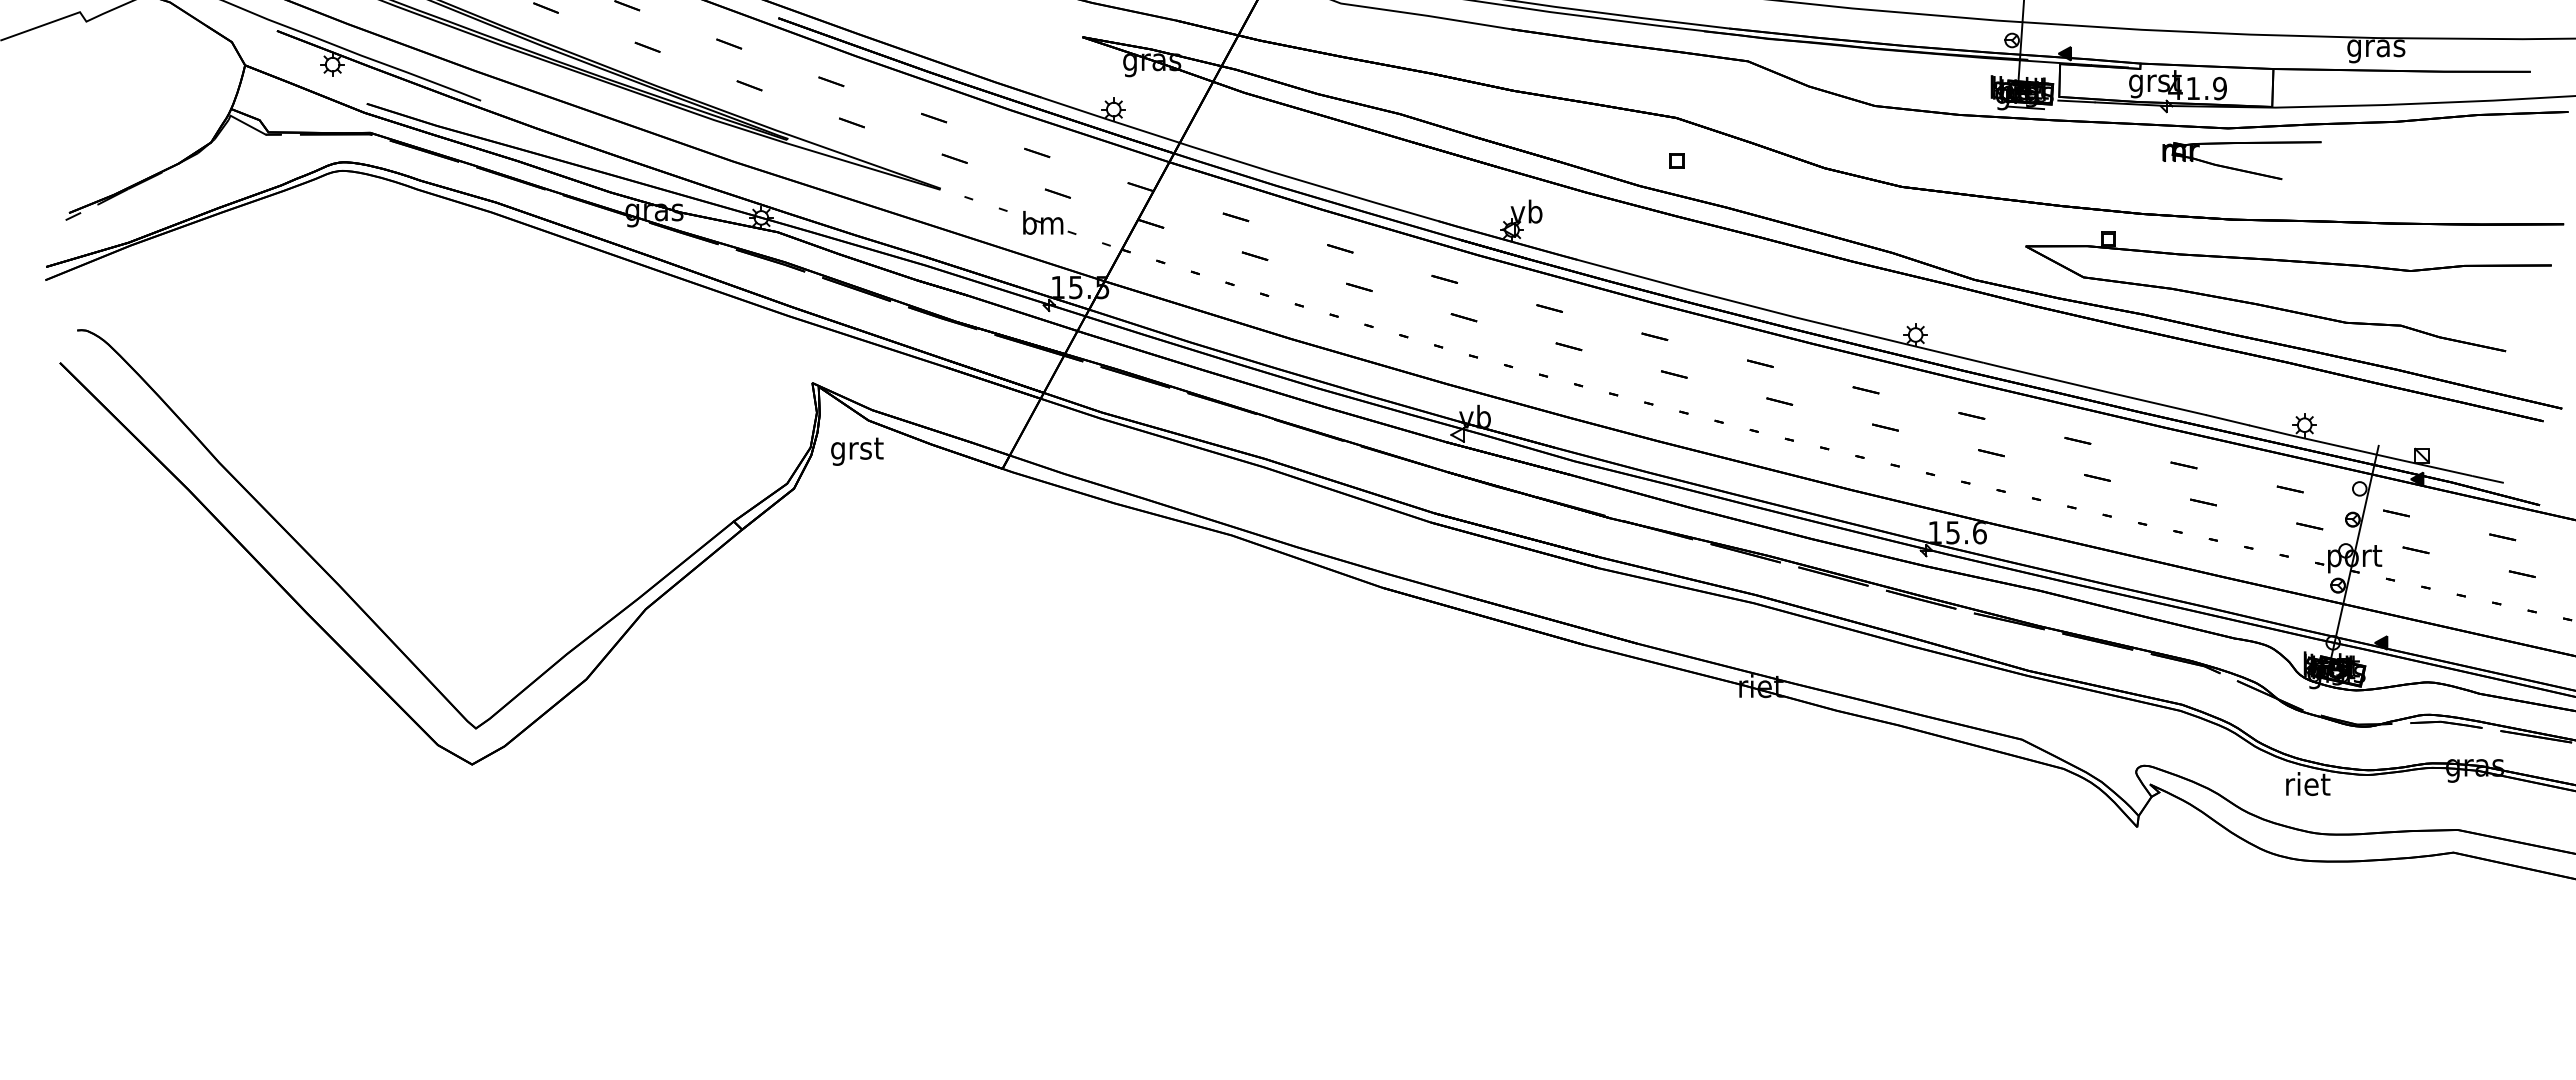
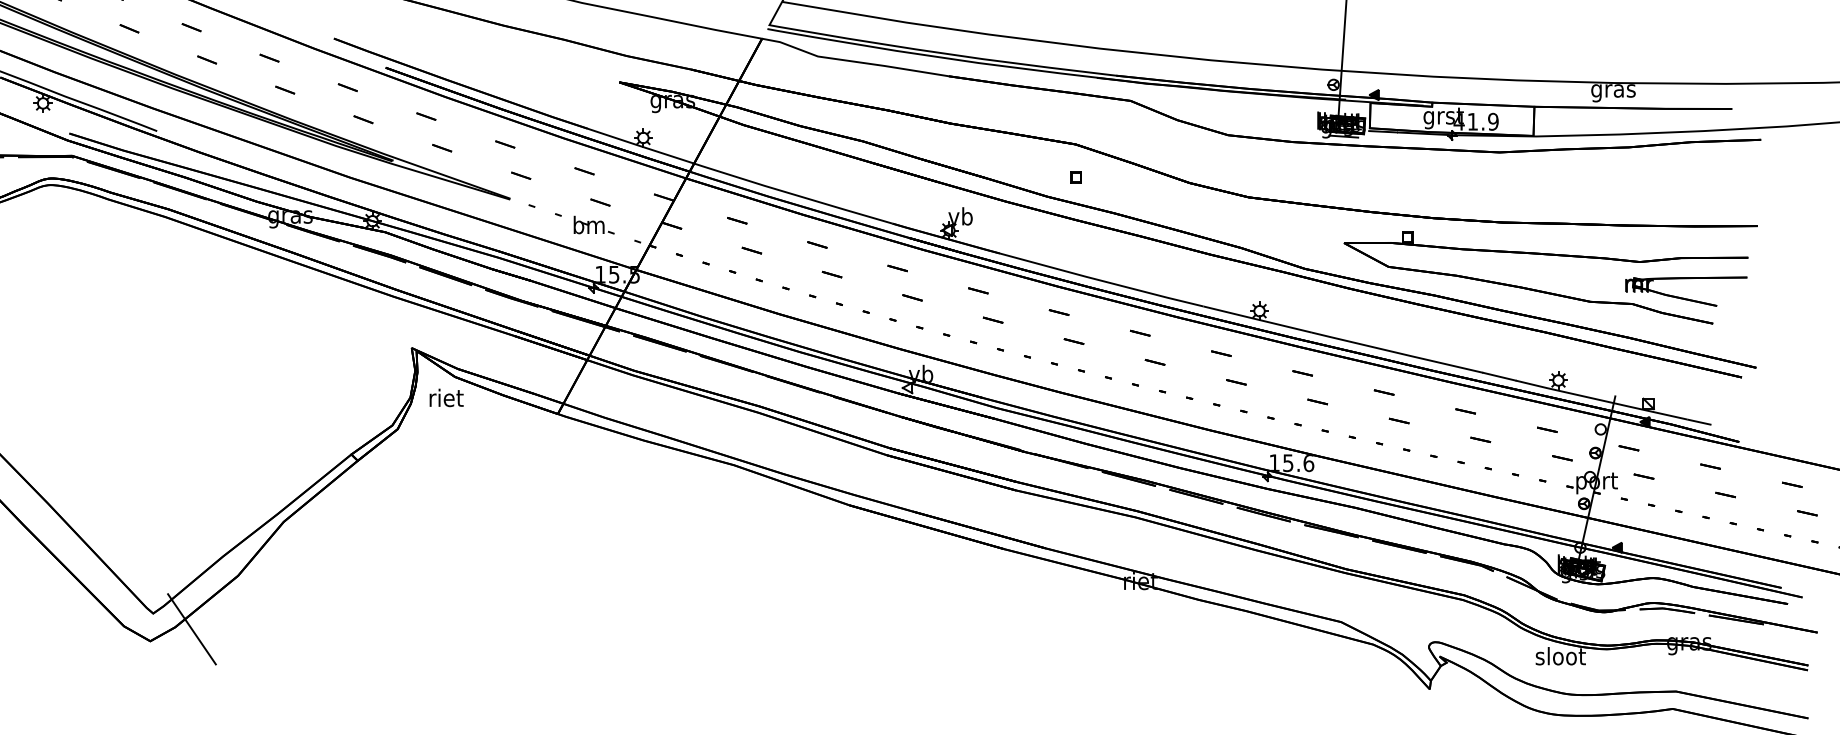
part: (2238, 168) -> (1683, 297), moved
text: (857, 450) -> (446, 399), grst -> riet
line: (526, 748) -> (192, 628), added
text: (2307, 784) -> (1560, 656), riet -> sloot

